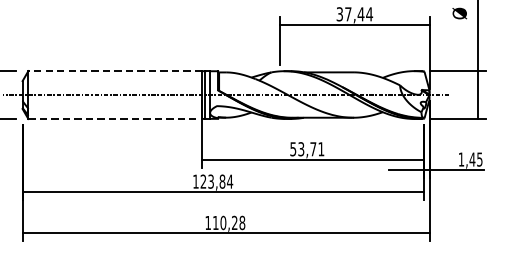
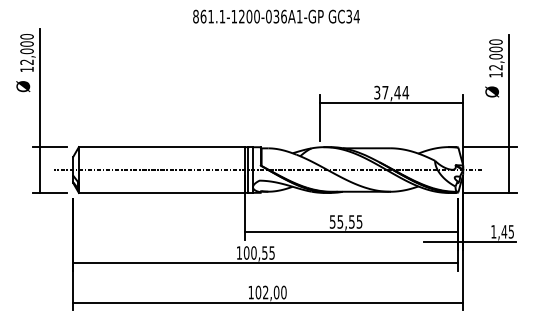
line: (114, 71) -> (161, 147), dashed -> solid
line: (115, 118) -> (162, 192), dashed -> solid
text: (310, 148) -> (349, 221), 53,71 -> 55,55
text: (216, 181) -> (259, 252), 123,84 -> 100,55
text: (228, 222) -> (270, 292), 110,28 -> 102,00

